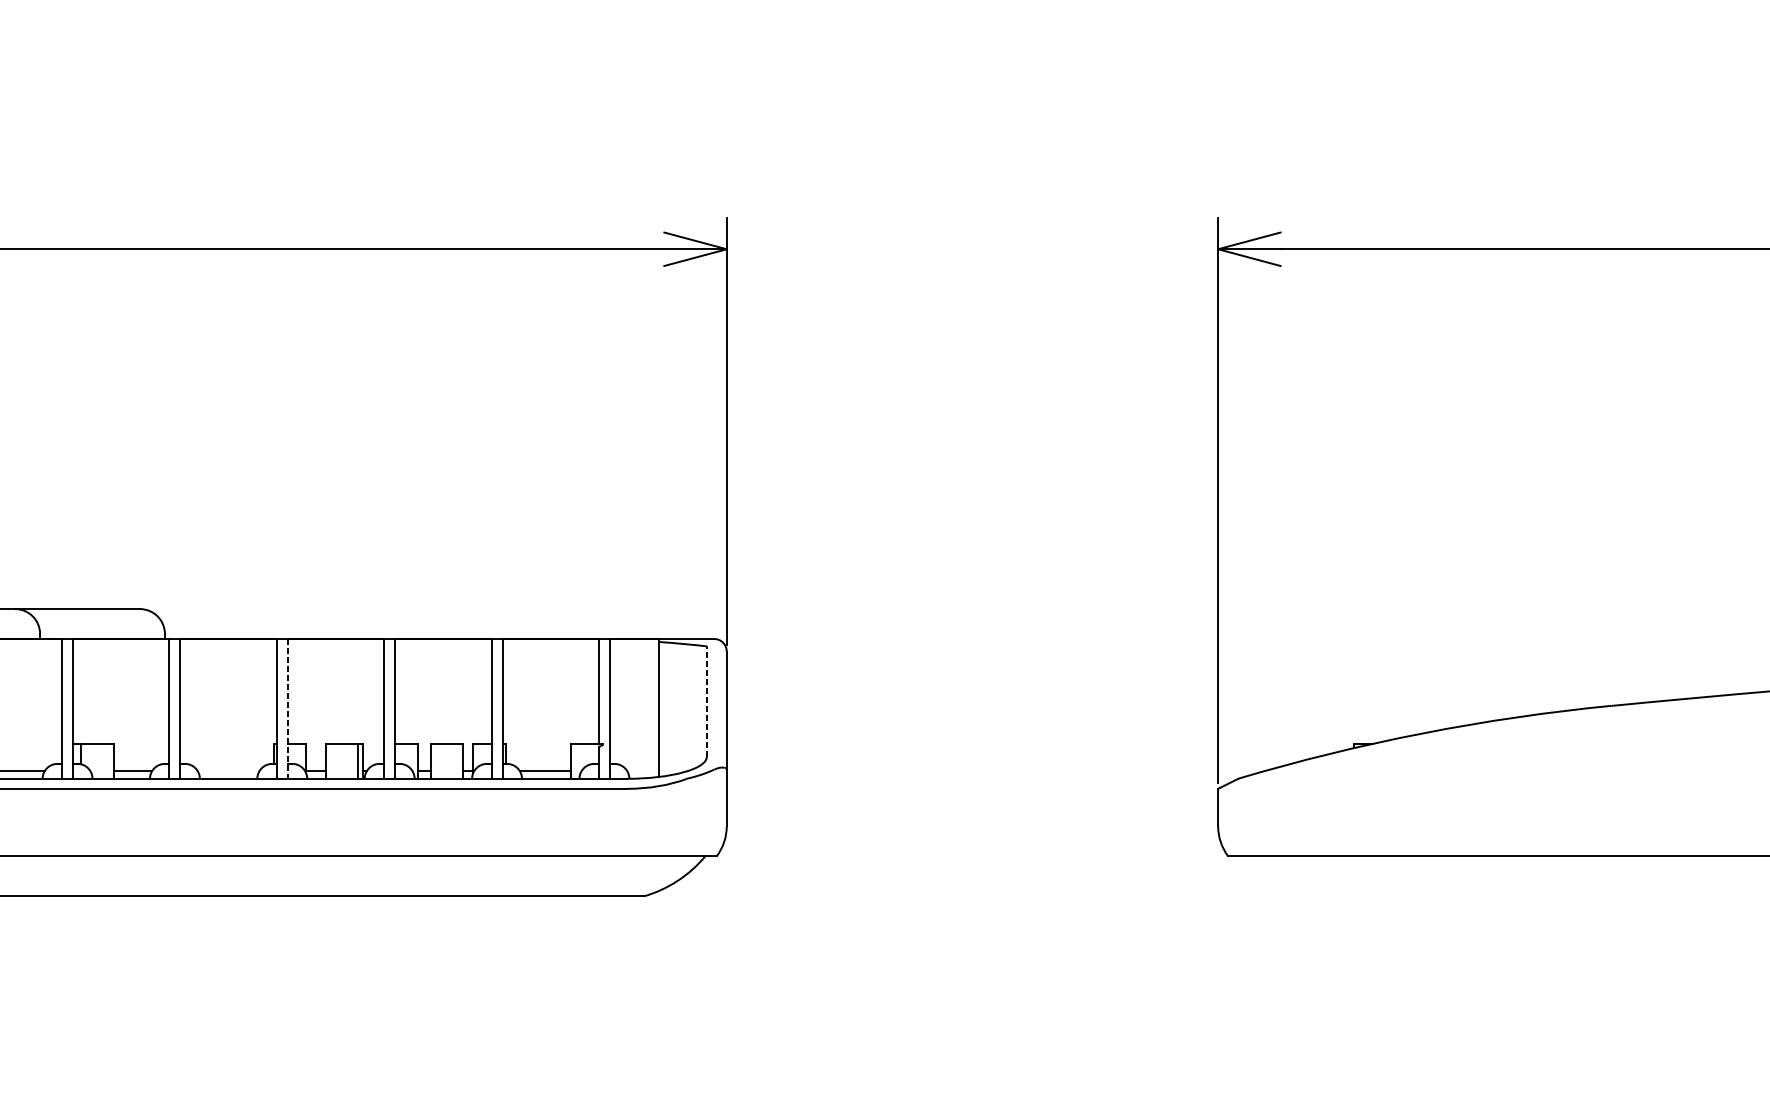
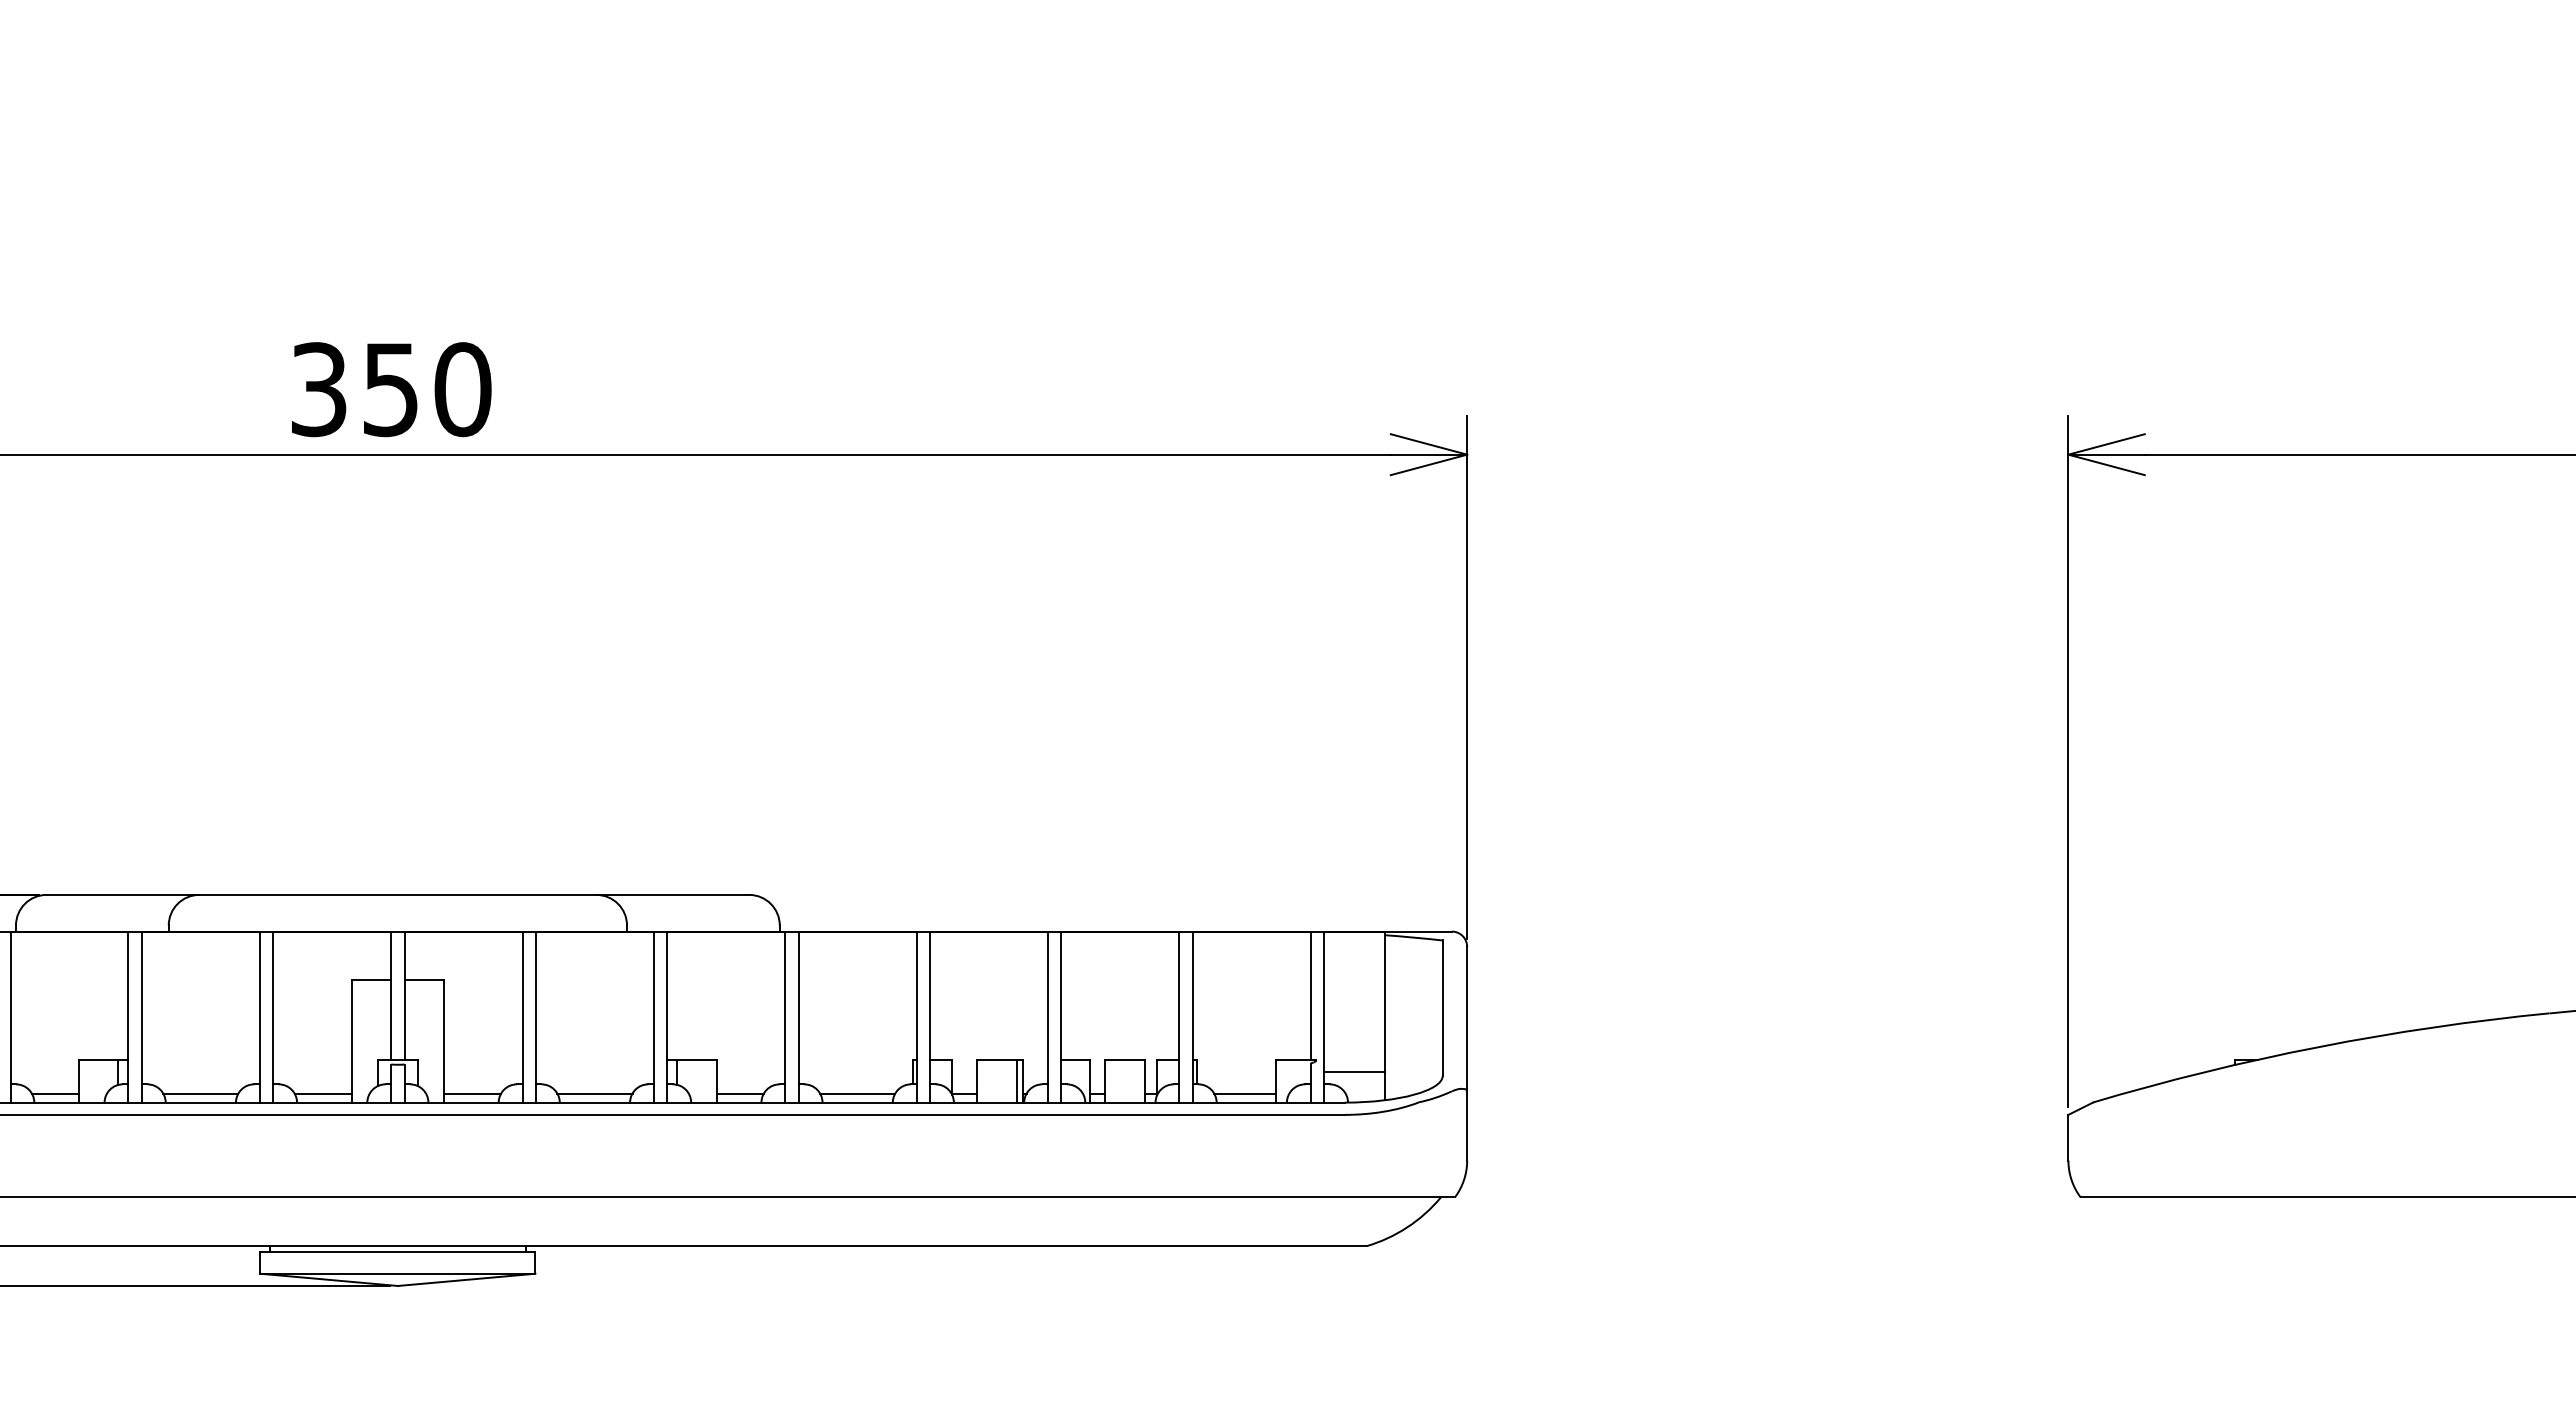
line: (706, 701) -> (1442, 1008), dashed -> solid
line: (288, 709) -> (930, 1017), dashed -> solid
line: (634, 754) -> (1354, 1072), added
line: (228, 771) -> (857, 1093), added

